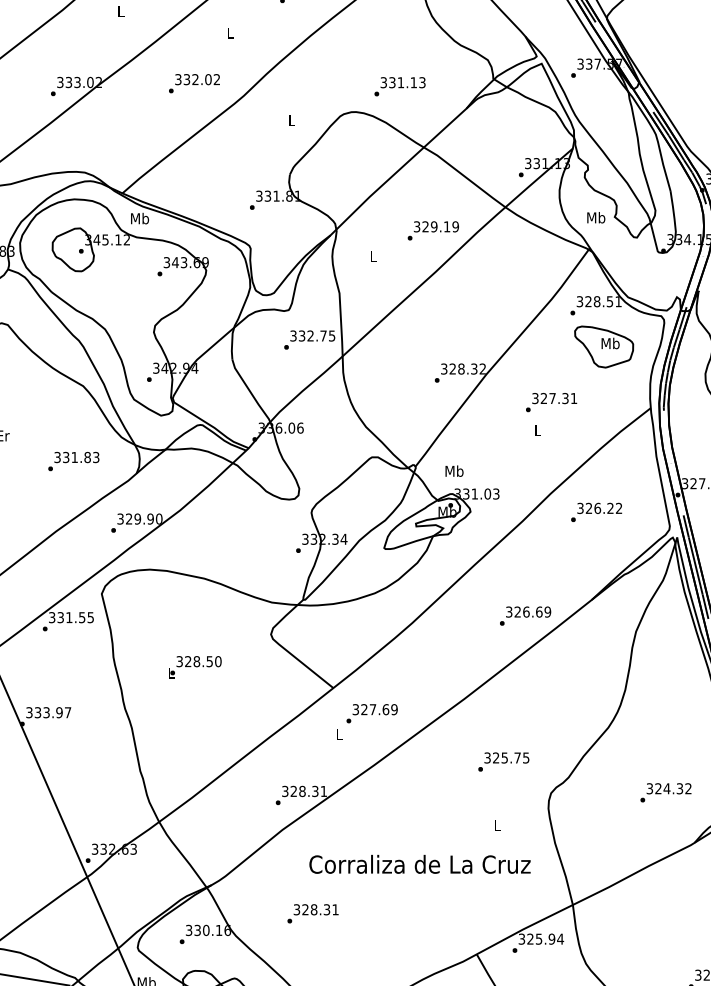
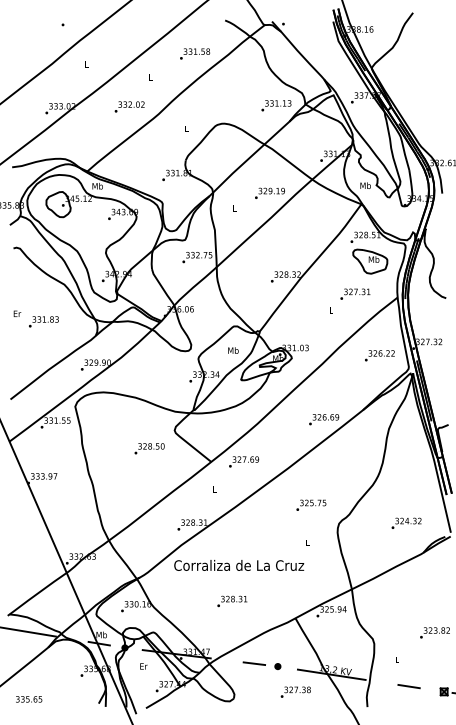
text: (400, 86) -> (276, 105), moved
text: (551, 401) -> (355, 293), moved
text: (73, 460) -> (43, 321), moved
text: (454, 471) -> (233, 350), moved
text: (595, 511) -> (379, 355), moved
text: (195, 665) -> (149, 448), moved
text: (372, 712) -> (244, 461), moved
text: (420, 864) -> (239, 565), moved
text: (313, 913) -> (232, 601), moved

